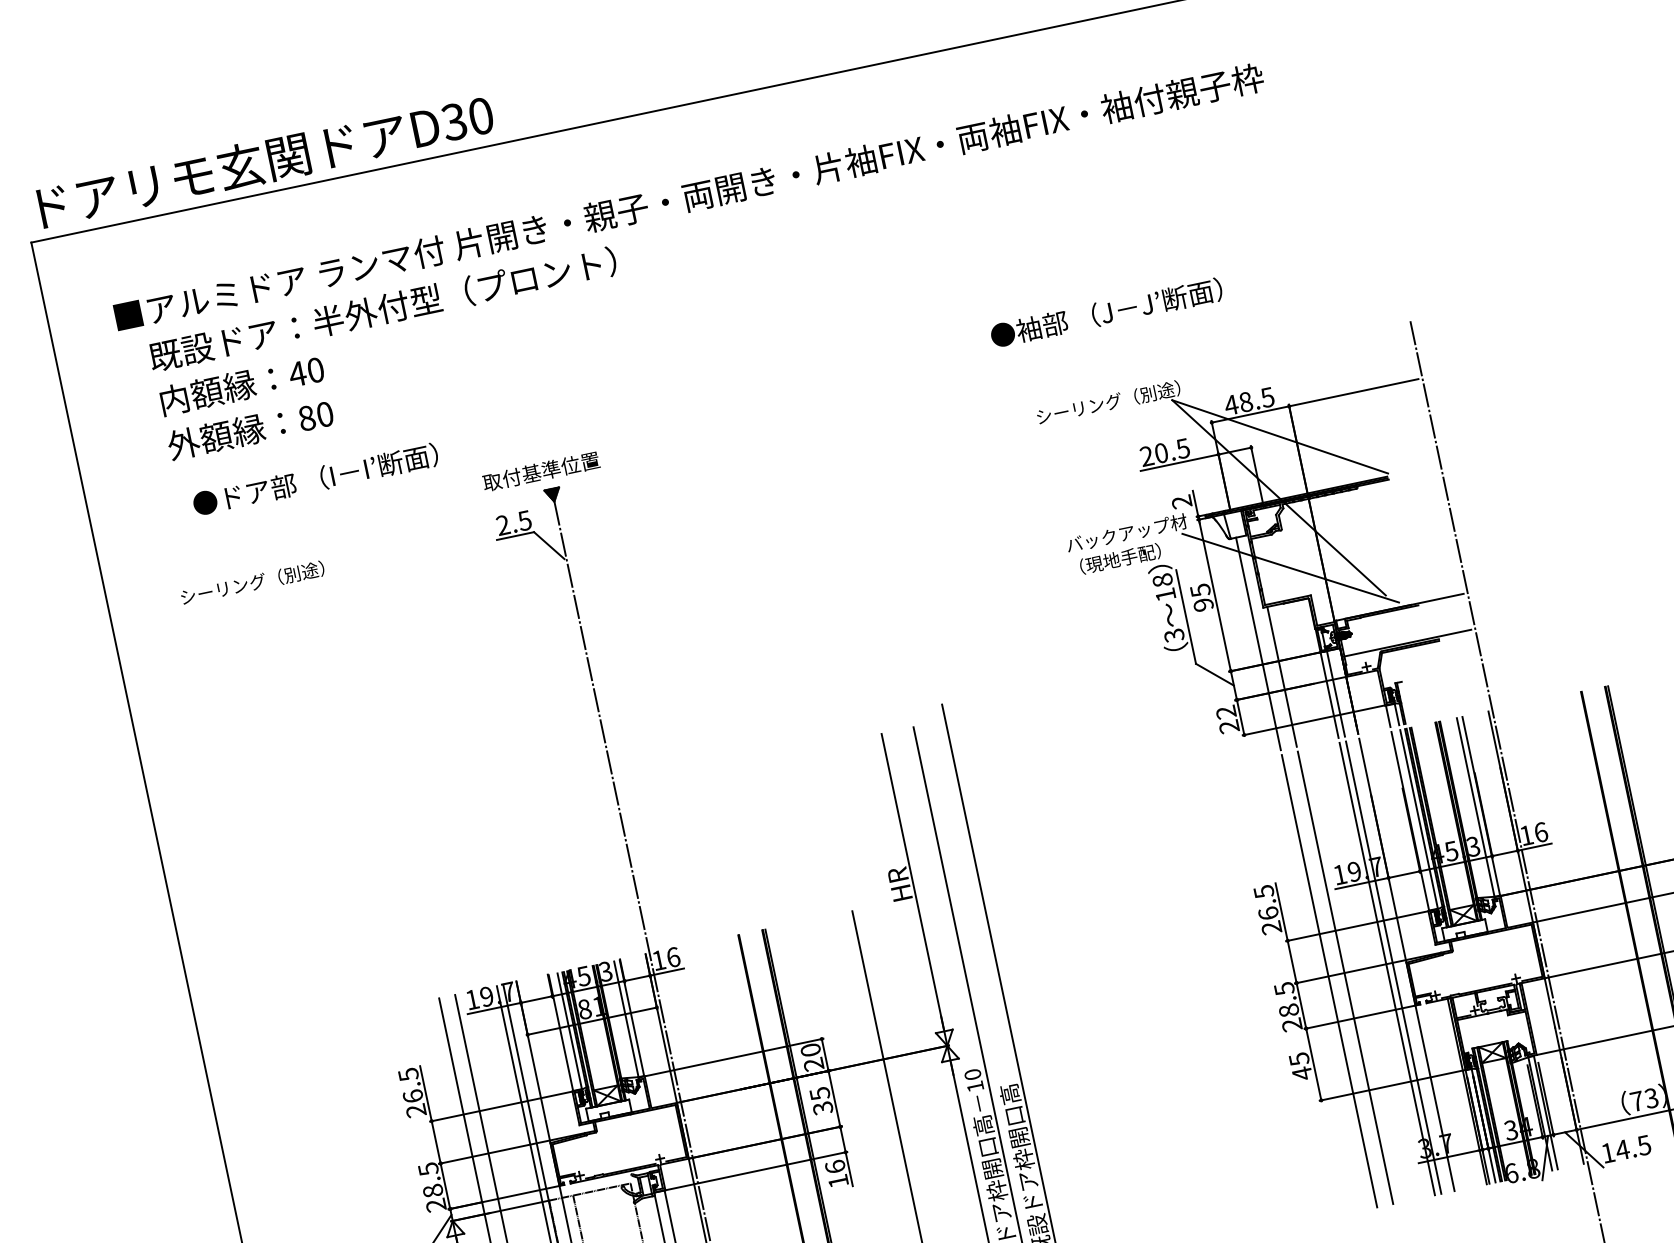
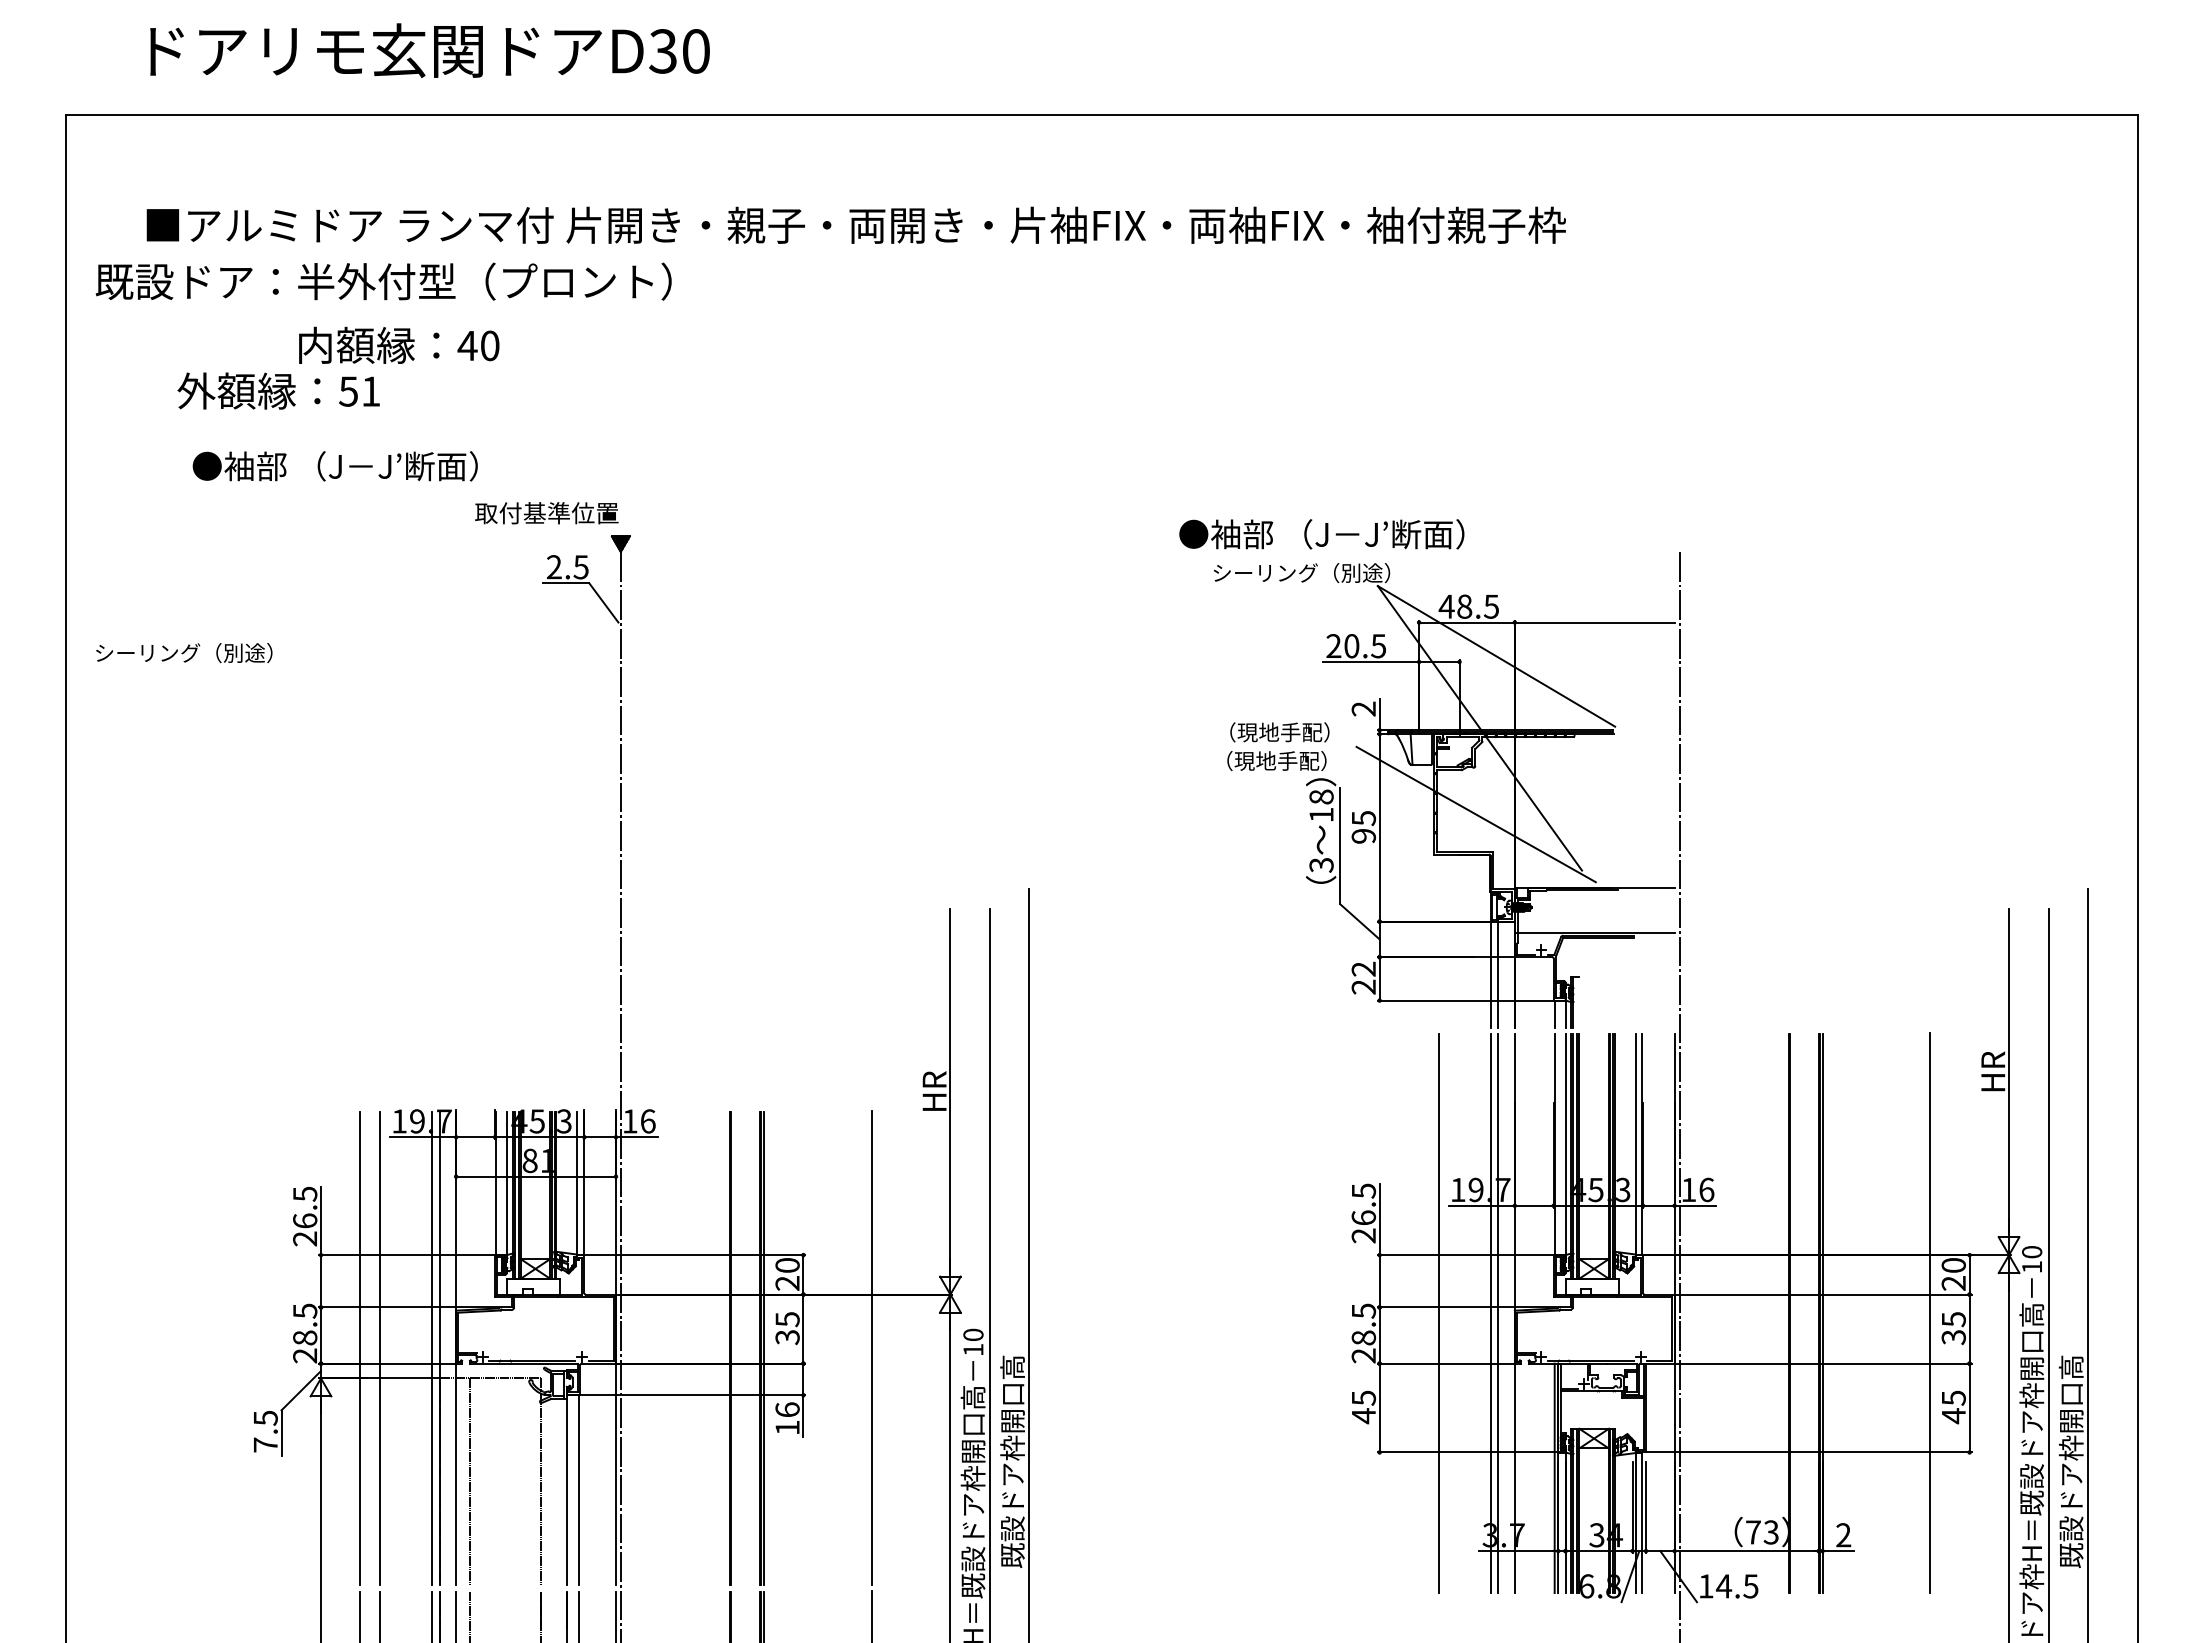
text: (265, 161) -> (429, 50), moved
text: (382, 309) -> (383, 281), moved
text: (1106, 313) -> (1321, 534), moved
text: (242, 384) -> (399, 344), moved
text: (315, 416) -> (359, 391), 80 -> 51
text: (541, 471) -> (546, 513), moved
text: (328, 477) -> (359, 466), ●ドア部 （I－I’断面） -> ●袖部 （J－J’断面）
text: (1127, 533) -> (1291, 732), バックアップ材 -> （現地手配）
text: (252, 583) -> (184, 653), moved
line: (1258, 643) -> (1419, 895), removed
line: (1281, 676) -> (1438, 940), removed
line: (1329, 981) -> (1419, 1313), removed

